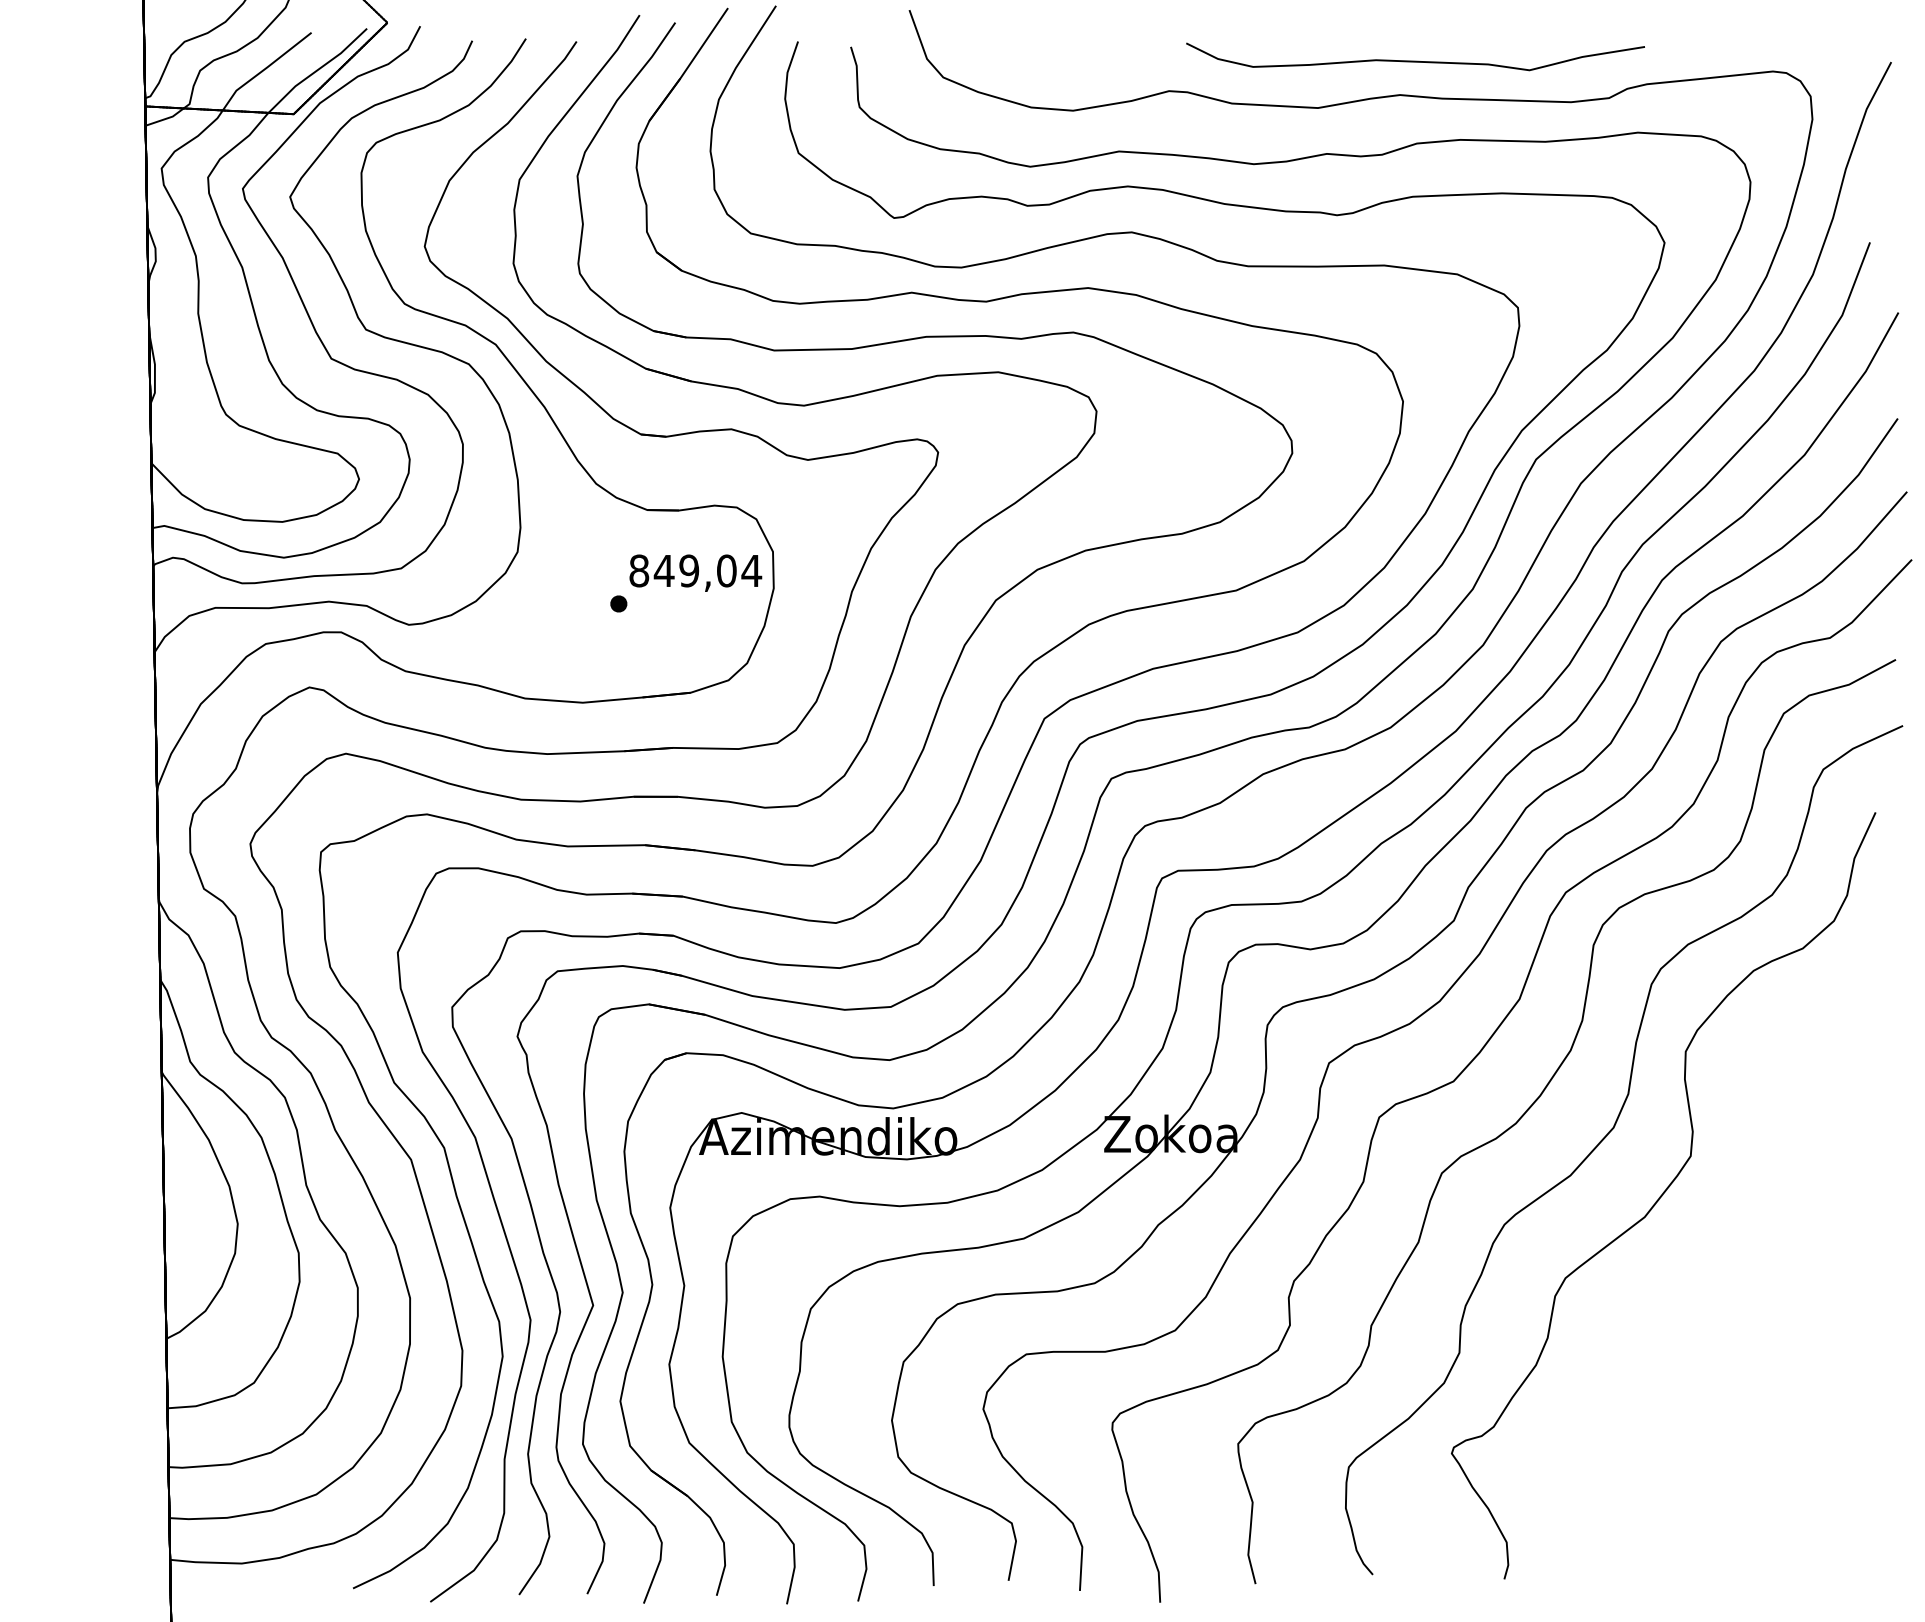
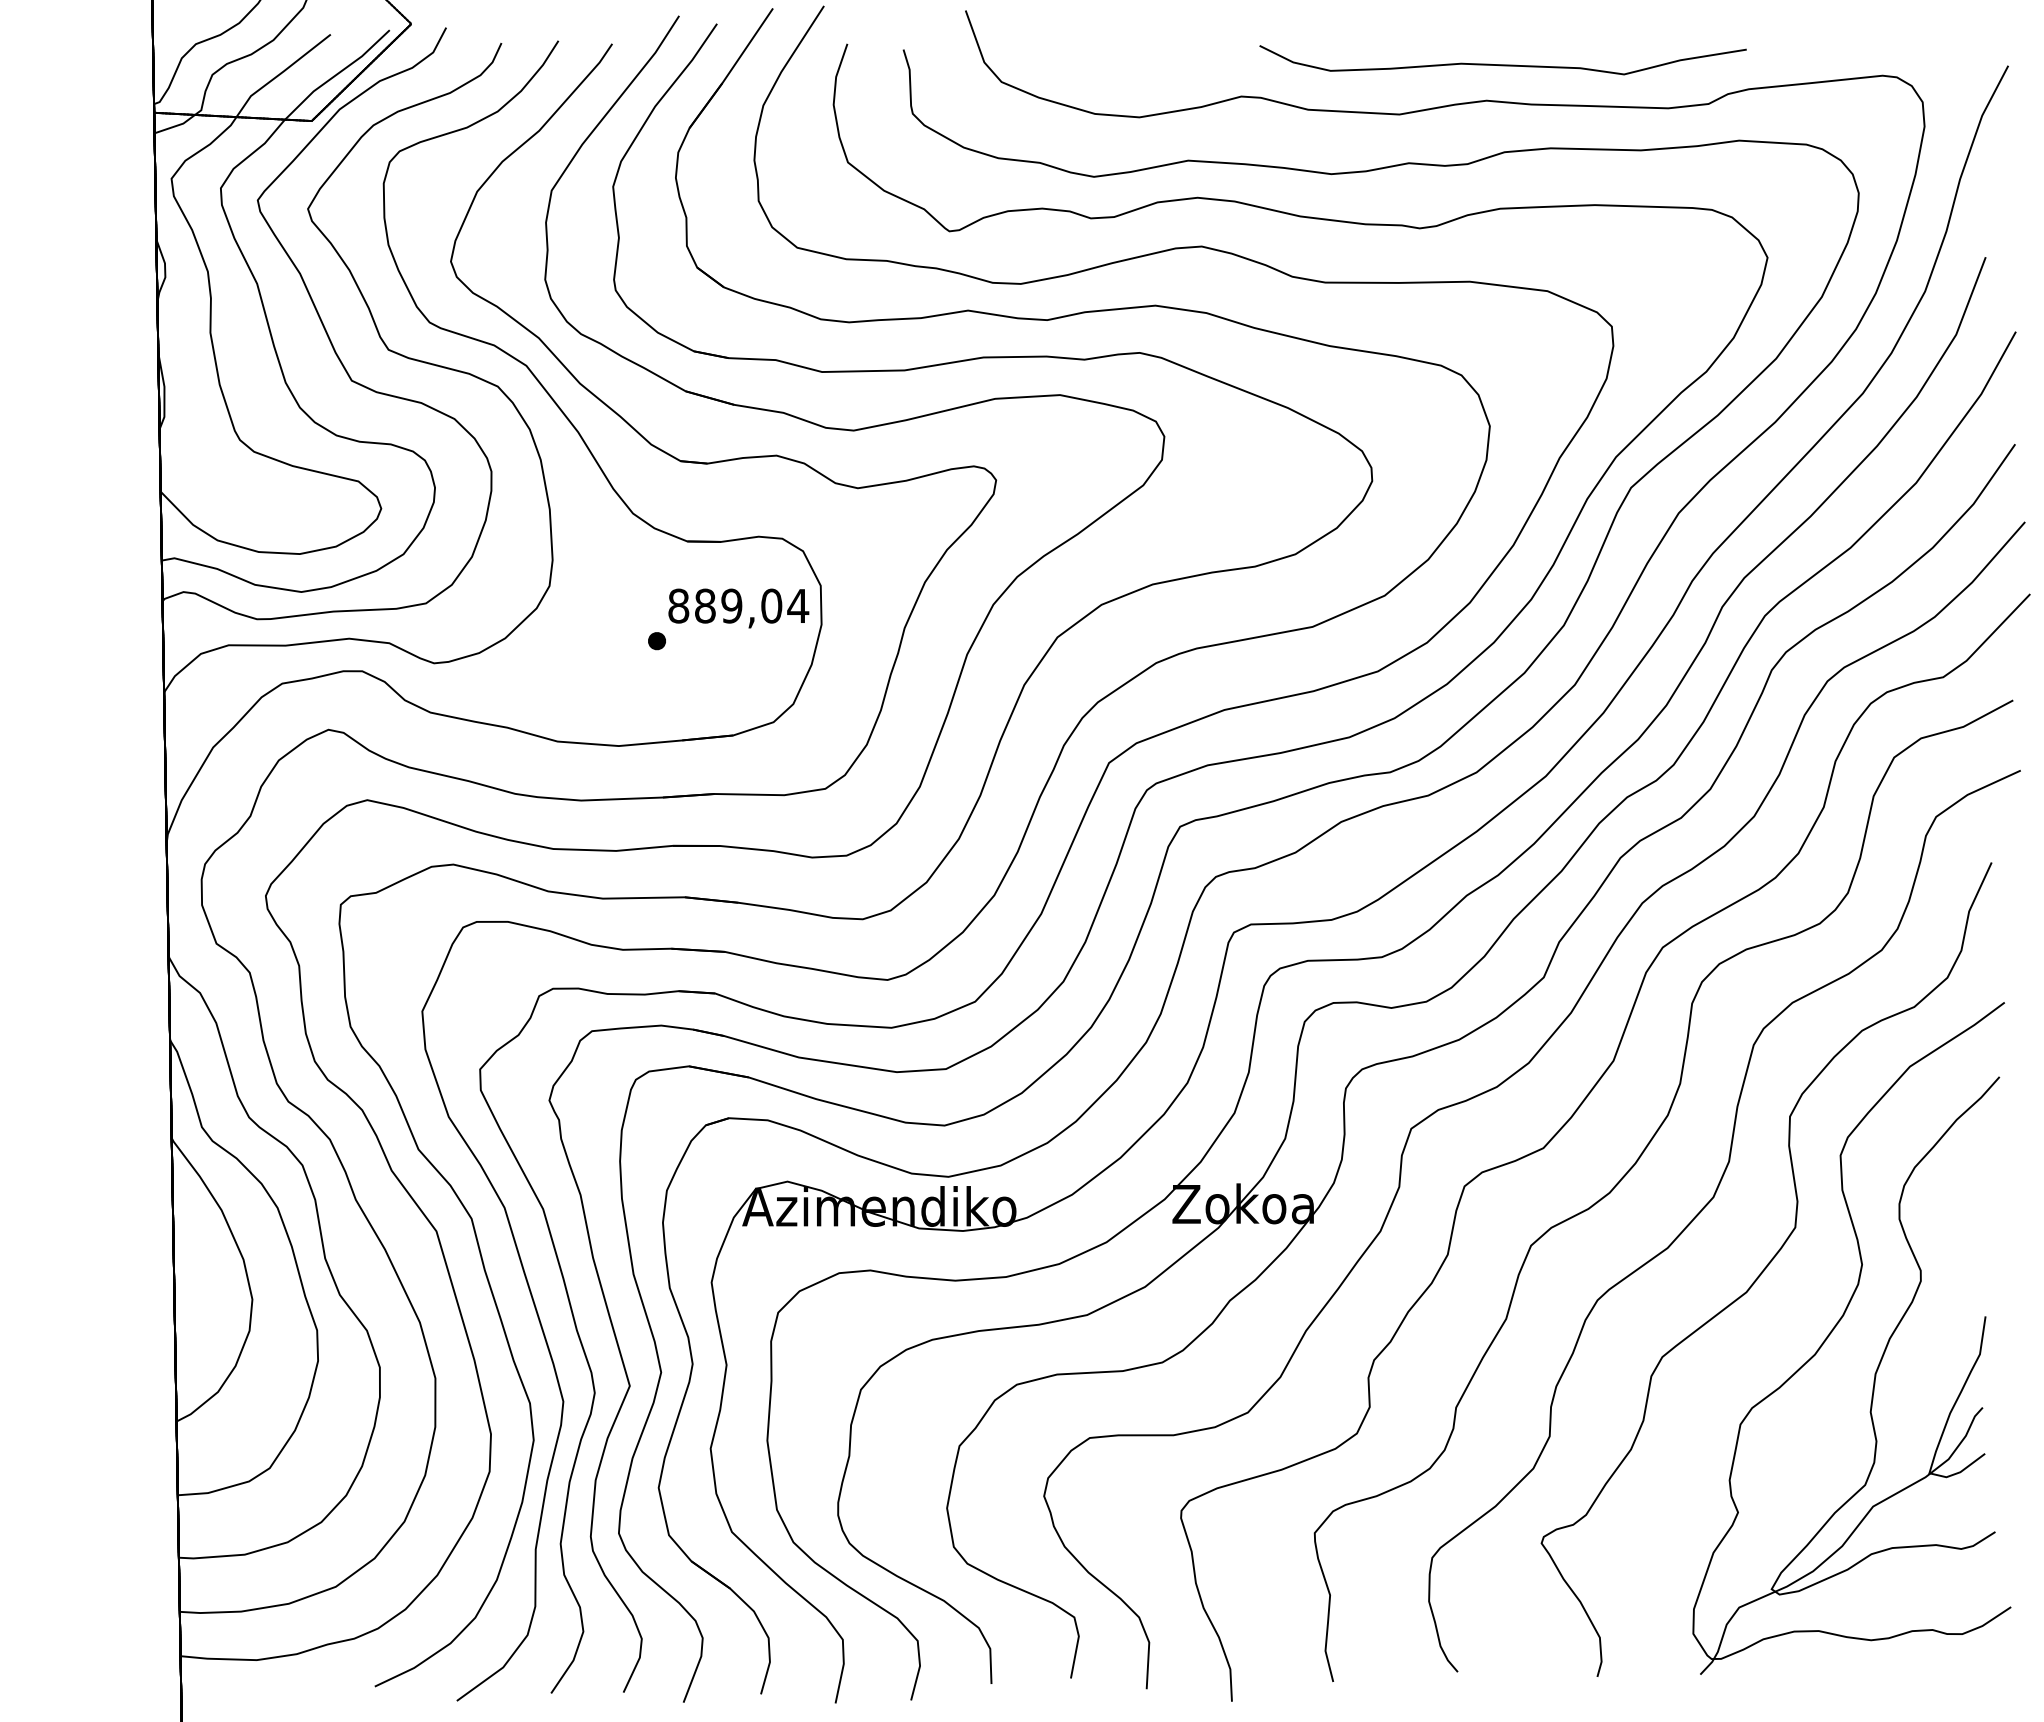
text: (664, 570) -> (705, 605), 849,04 -> 889,04
part: (1730, 1248) -> (1837, 1325), added

